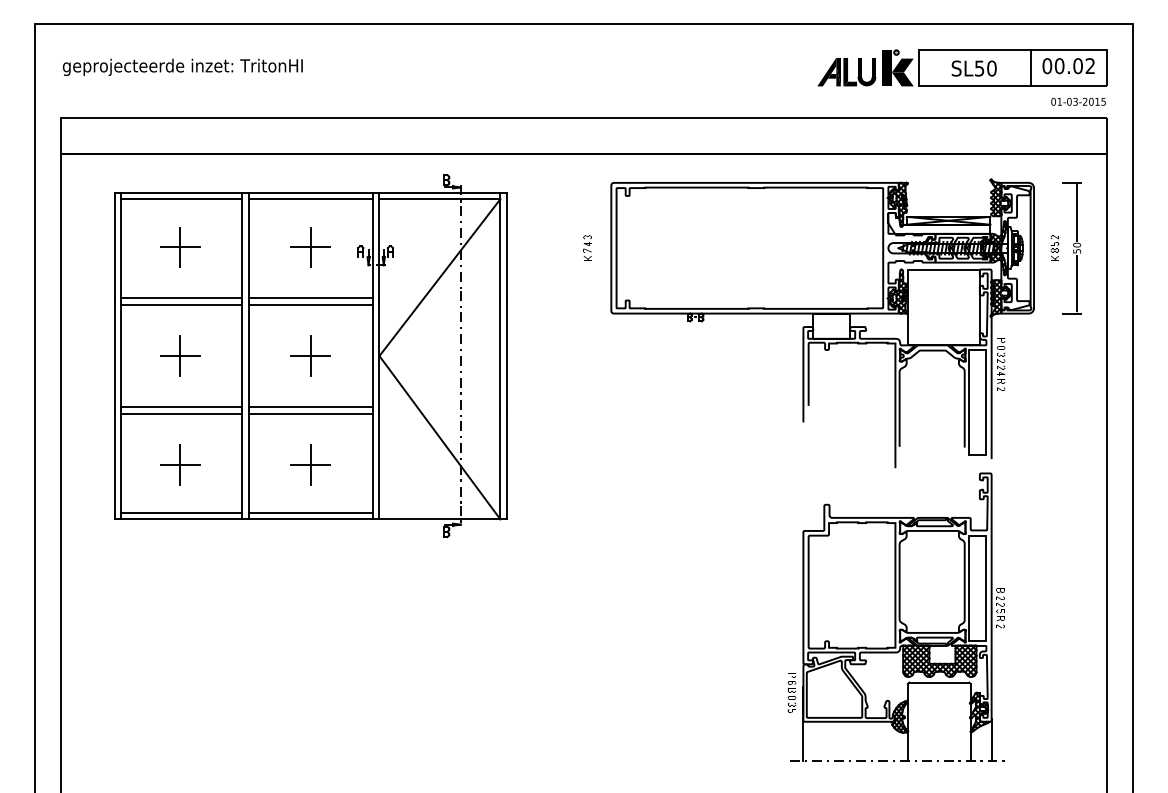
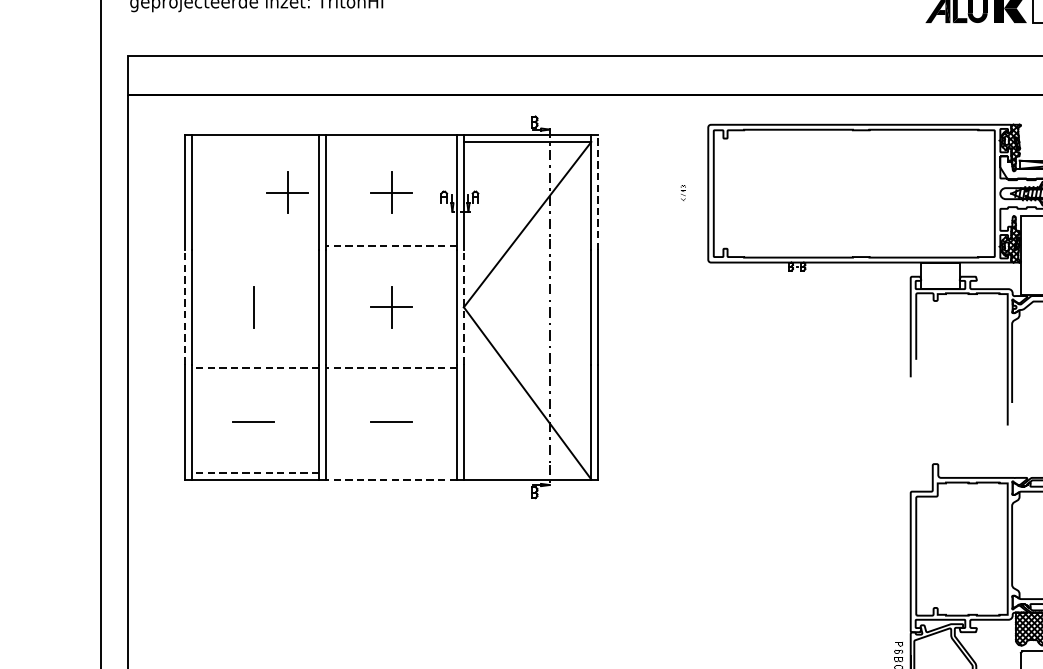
line: (181, 199) -> (255, 142), removed
line: (310, 199) -> (391, 142), removed
line: (506, 246) -> (597, 191), solid -> dashed
part: (180, 247) -> (287, 192), moved
part: (587, 247) -> (683, 192), size x0.6
line: (181, 298) -> (255, 246), removed
line: (310, 298) -> (391, 246), solid -> dashed
line: (181, 304) -> (255, 252), removed
line: (310, 304) -> (391, 252), removed
line: (114, 355) -> (184, 306), solid -> dashed
line: (379, 355) -> (463, 306), solid -> dashed
line: (179, 356) -> (253, 307), removed
line: (181, 407) -> (255, 361), removed
line: (310, 407) -> (391, 361), removed
line: (181, 413) -> (255, 367), solid -> dashed
line: (310, 413) -> (391, 367), solid -> dashed
line: (180, 464) -> (254, 421), removed
line: (310, 464) -> (391, 421), removed
line: (181, 512) -> (255, 472), solid -> dashed
line: (310, 512) -> (391, 472), removed
line: (310, 519) -> (391, 479), solid -> dashed

